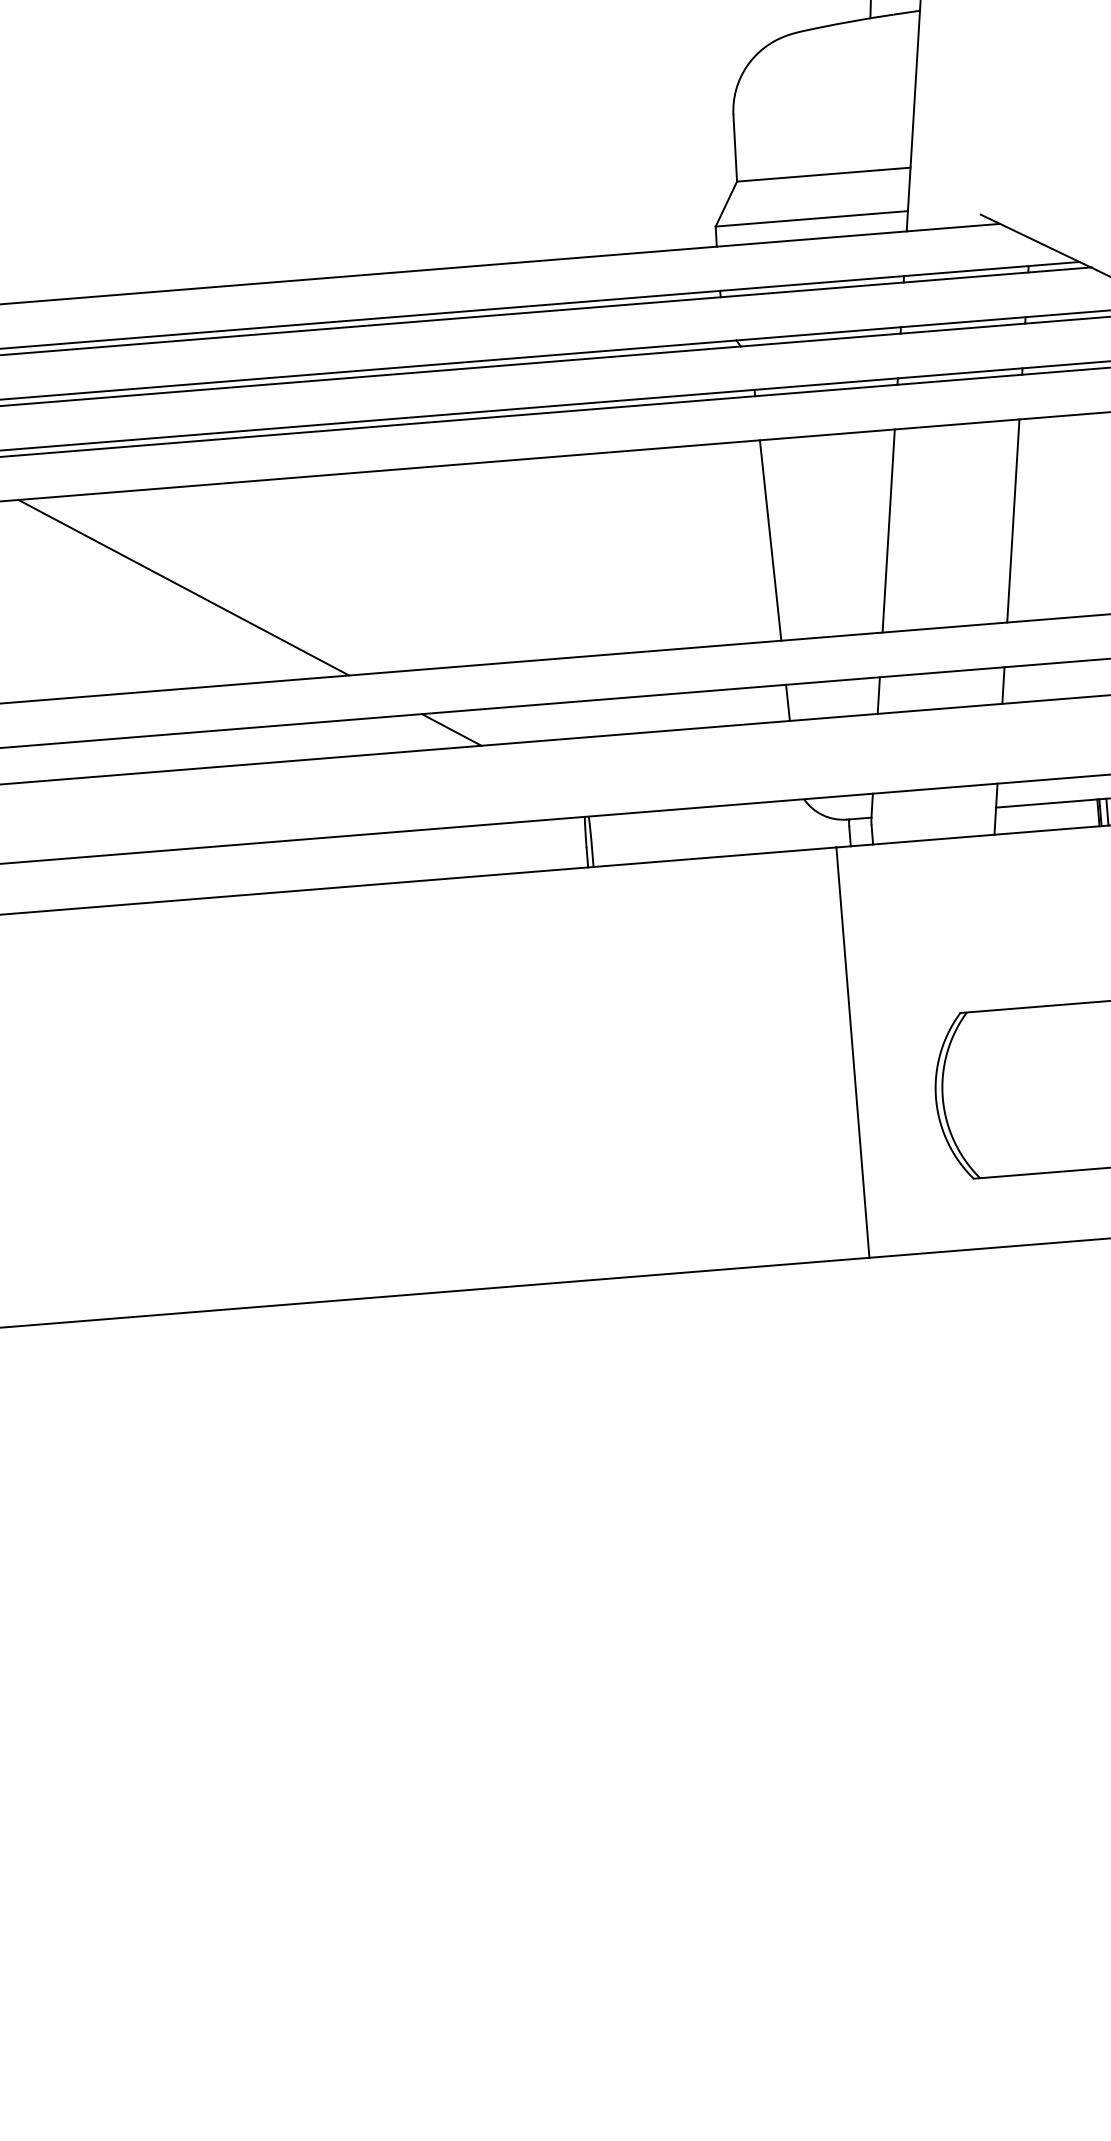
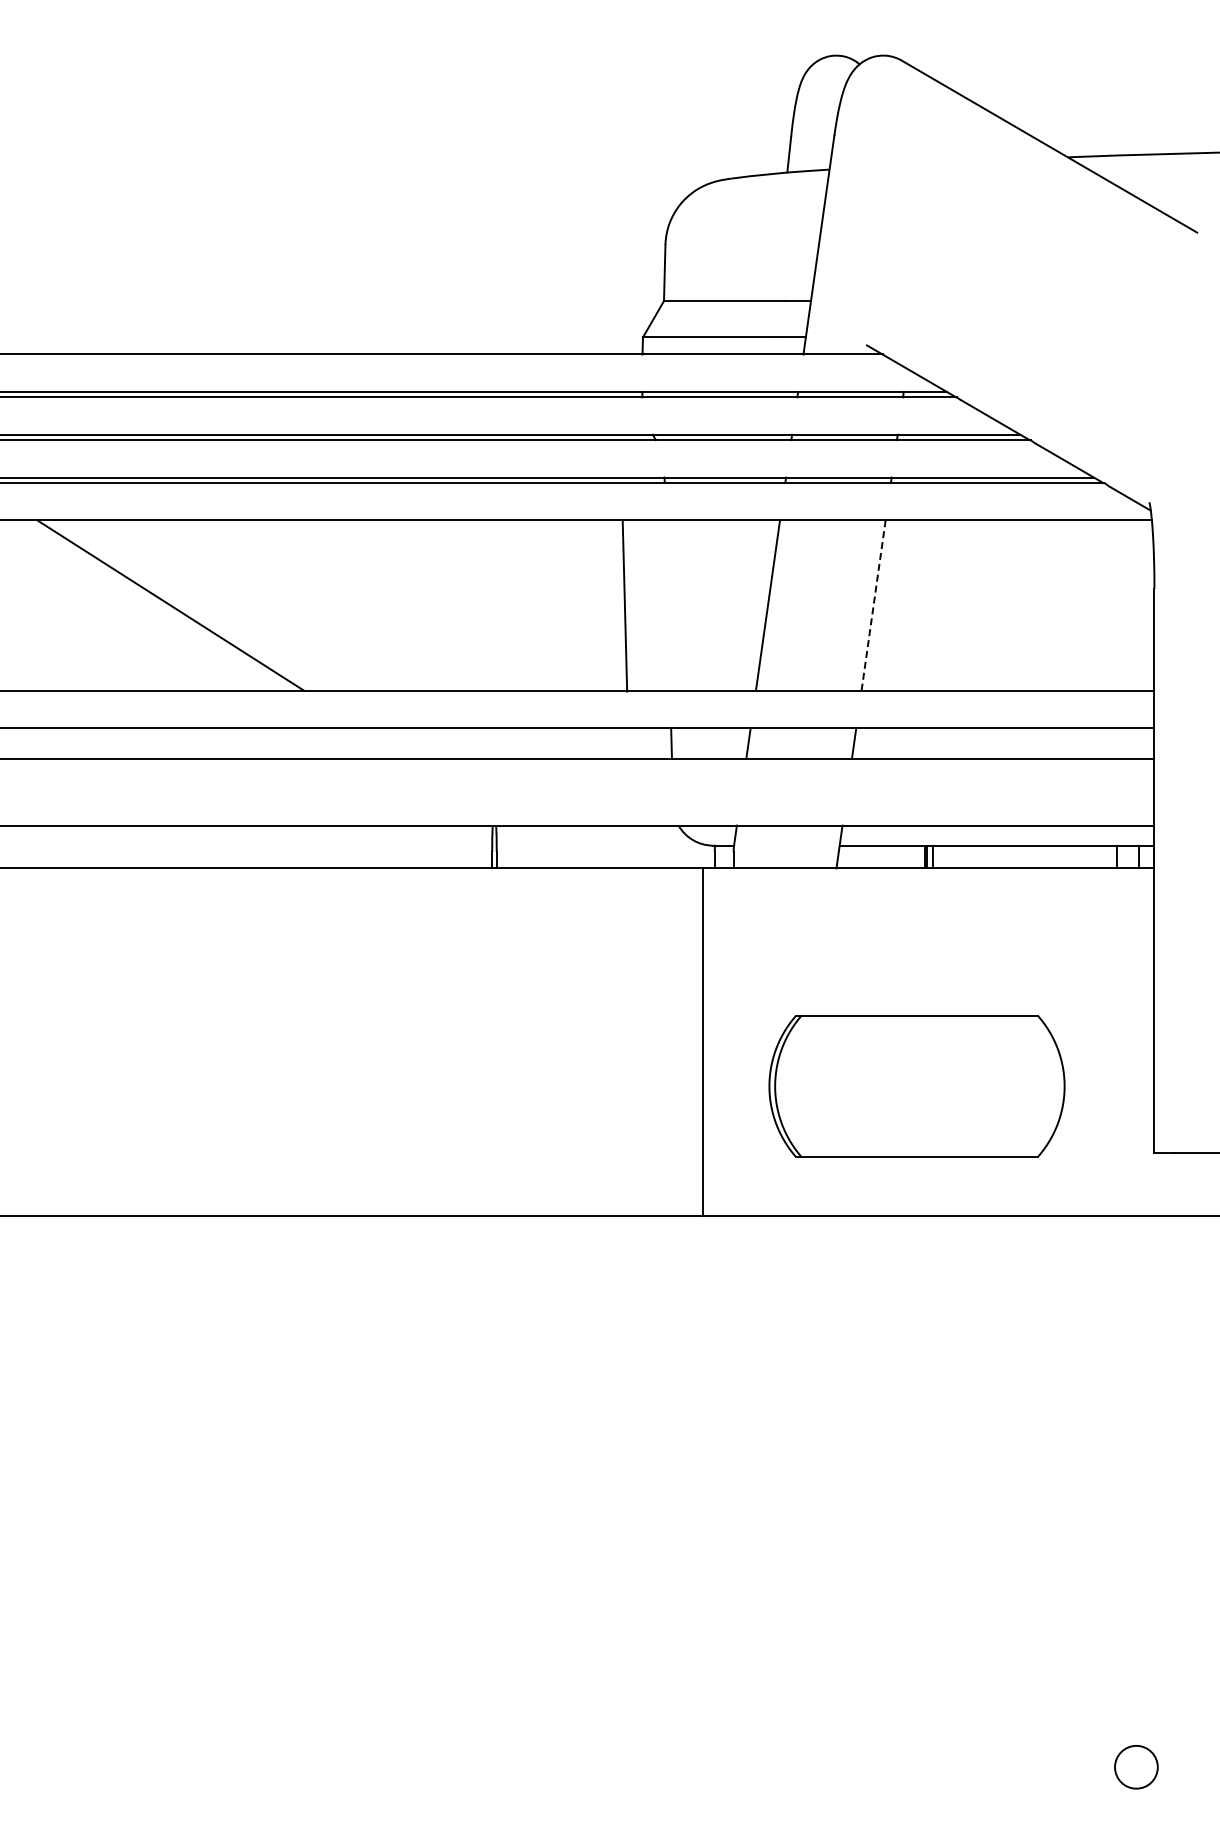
line: (1013, 520) -> (873, 605), solid -> dashed
line: (770, 540) -> (624, 606), moved
line: (451, 730) -> (386, 743), removed

